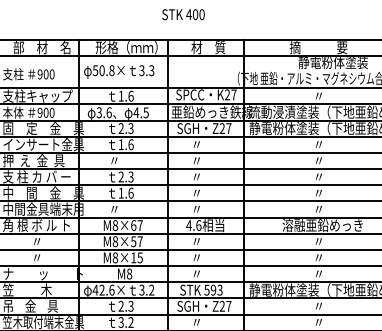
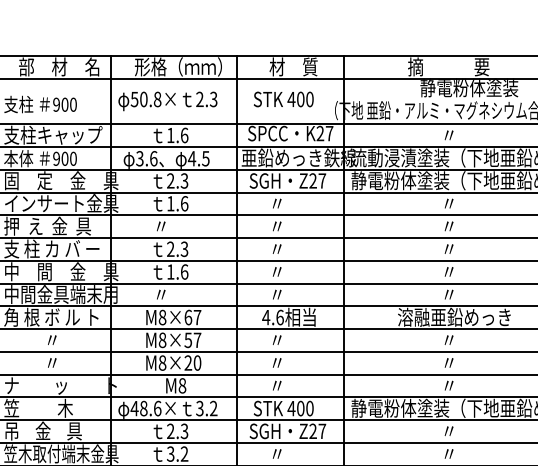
text: (183, 14) -> (283, 99), moved
text: (141, 71) -> (199, 100), 3.3 -> 2.3
text: (136, 257) -> (192, 362), M8×15 -> M8×20
text: (101, 289) -> (142, 407), 42.6× -> 48.6×
text: (213, 289) -> (300, 407), 593 -> 400

